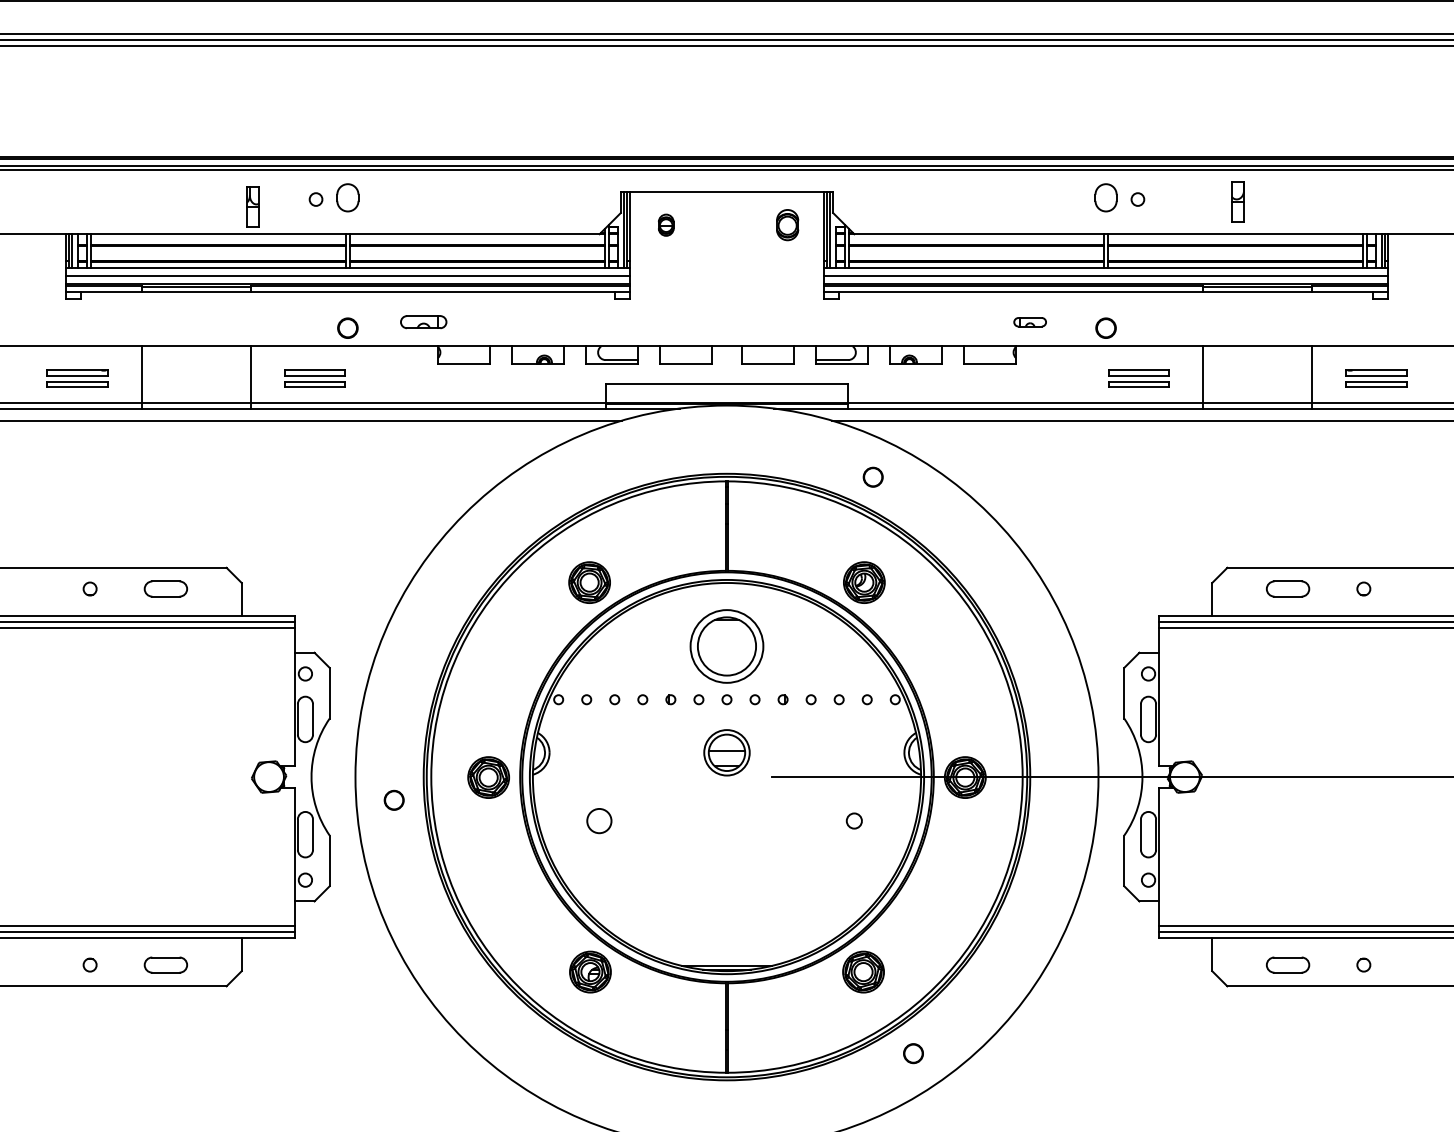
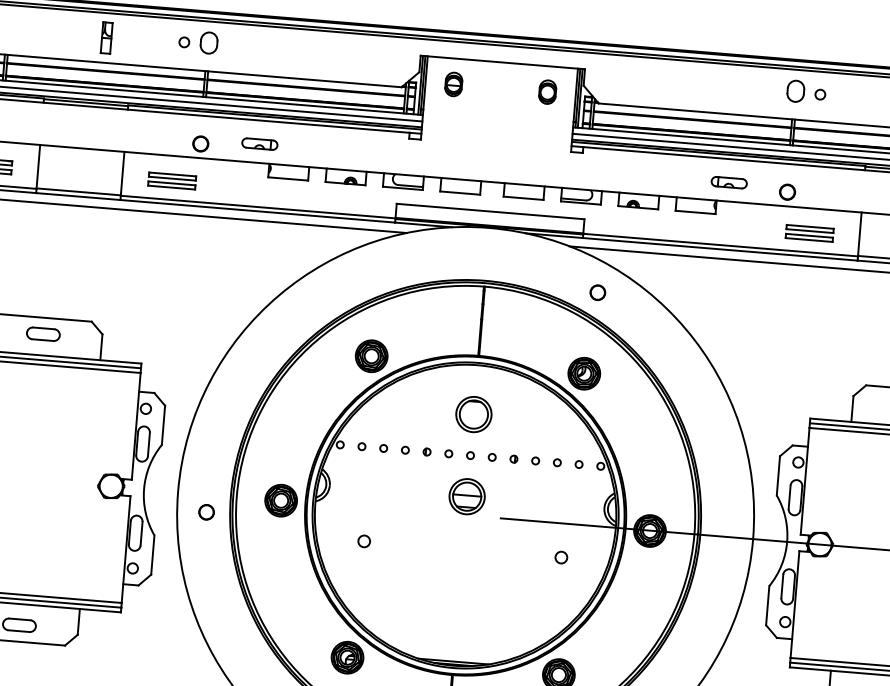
part: (252, 206) -> (106, 37), moved
part: (665, 225) -> (453, 84), size x1.43
part: (1029, 322) -> (728, 182), size x1.43
part: (726, 646) -> (473, 414), size x0.62
circle: (599, 820) -> (364, 540), size x0.62

